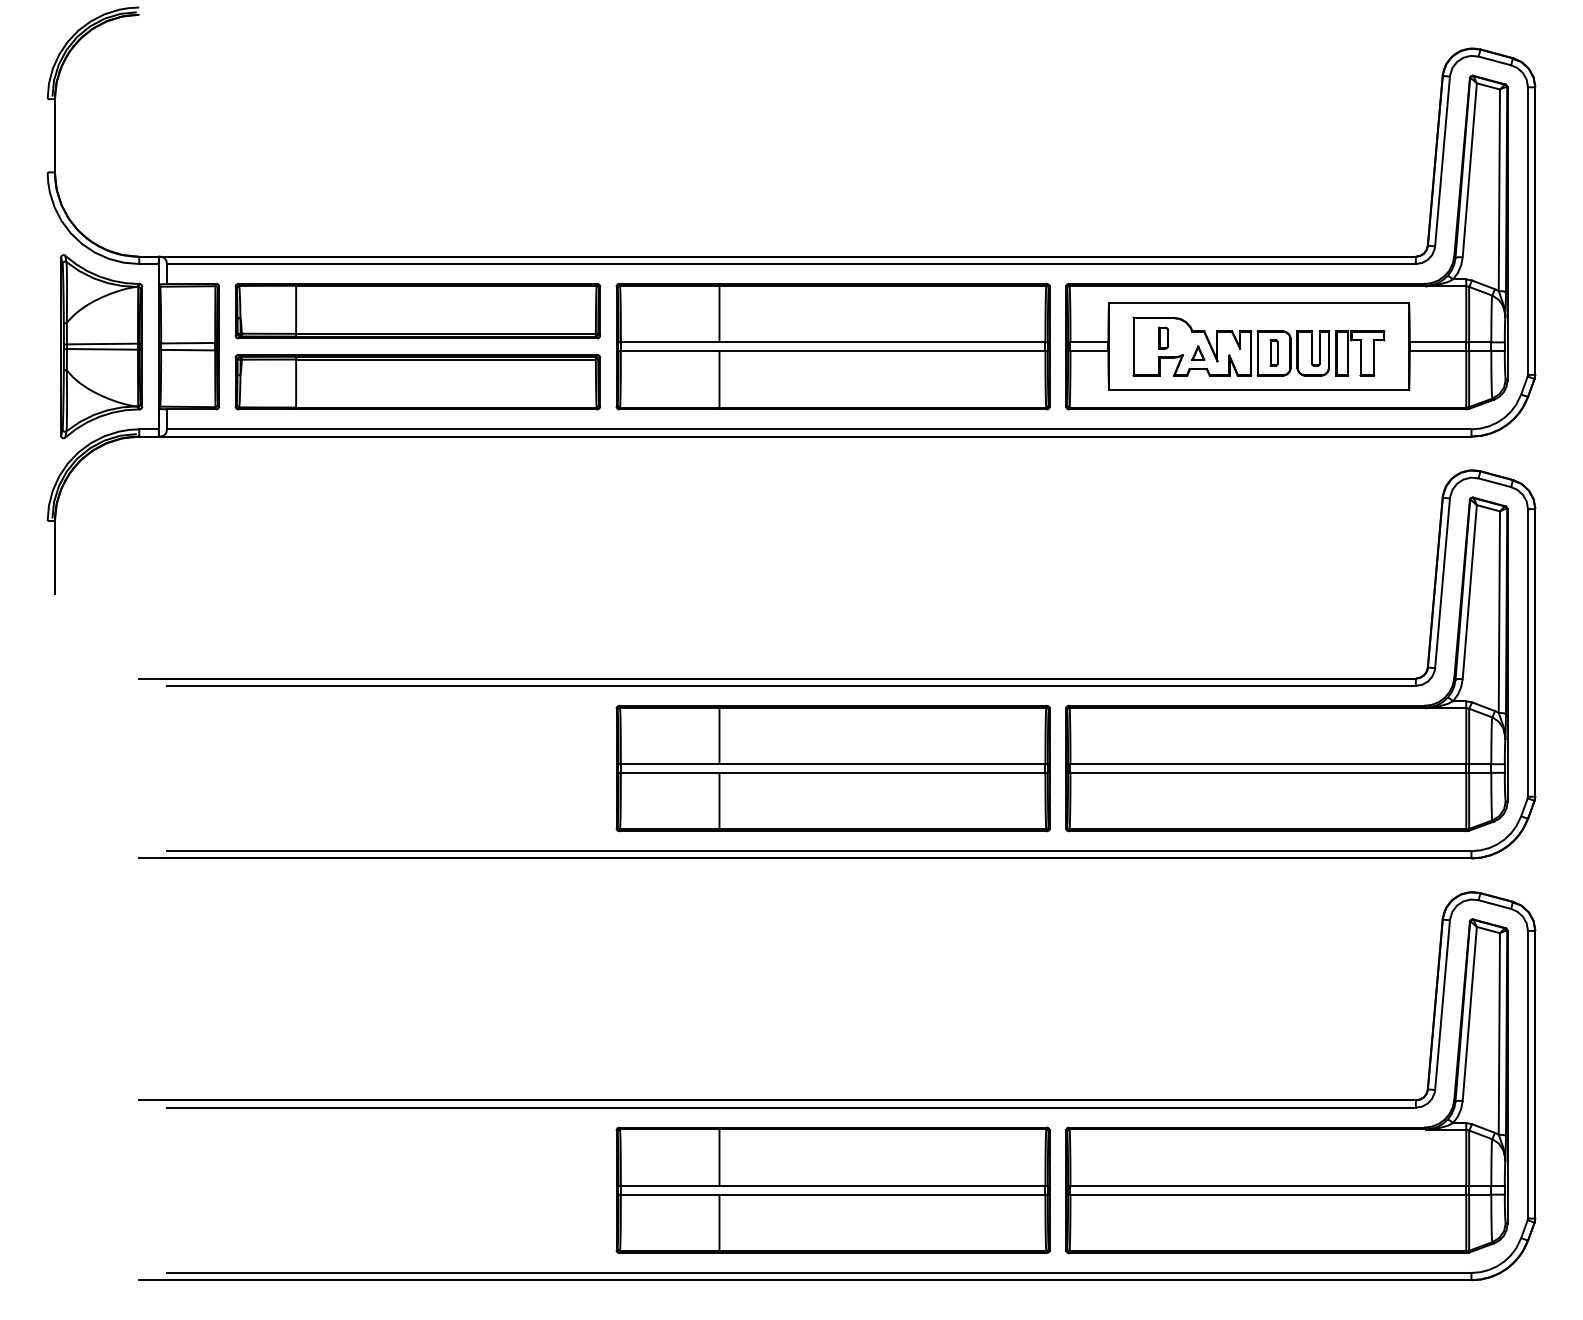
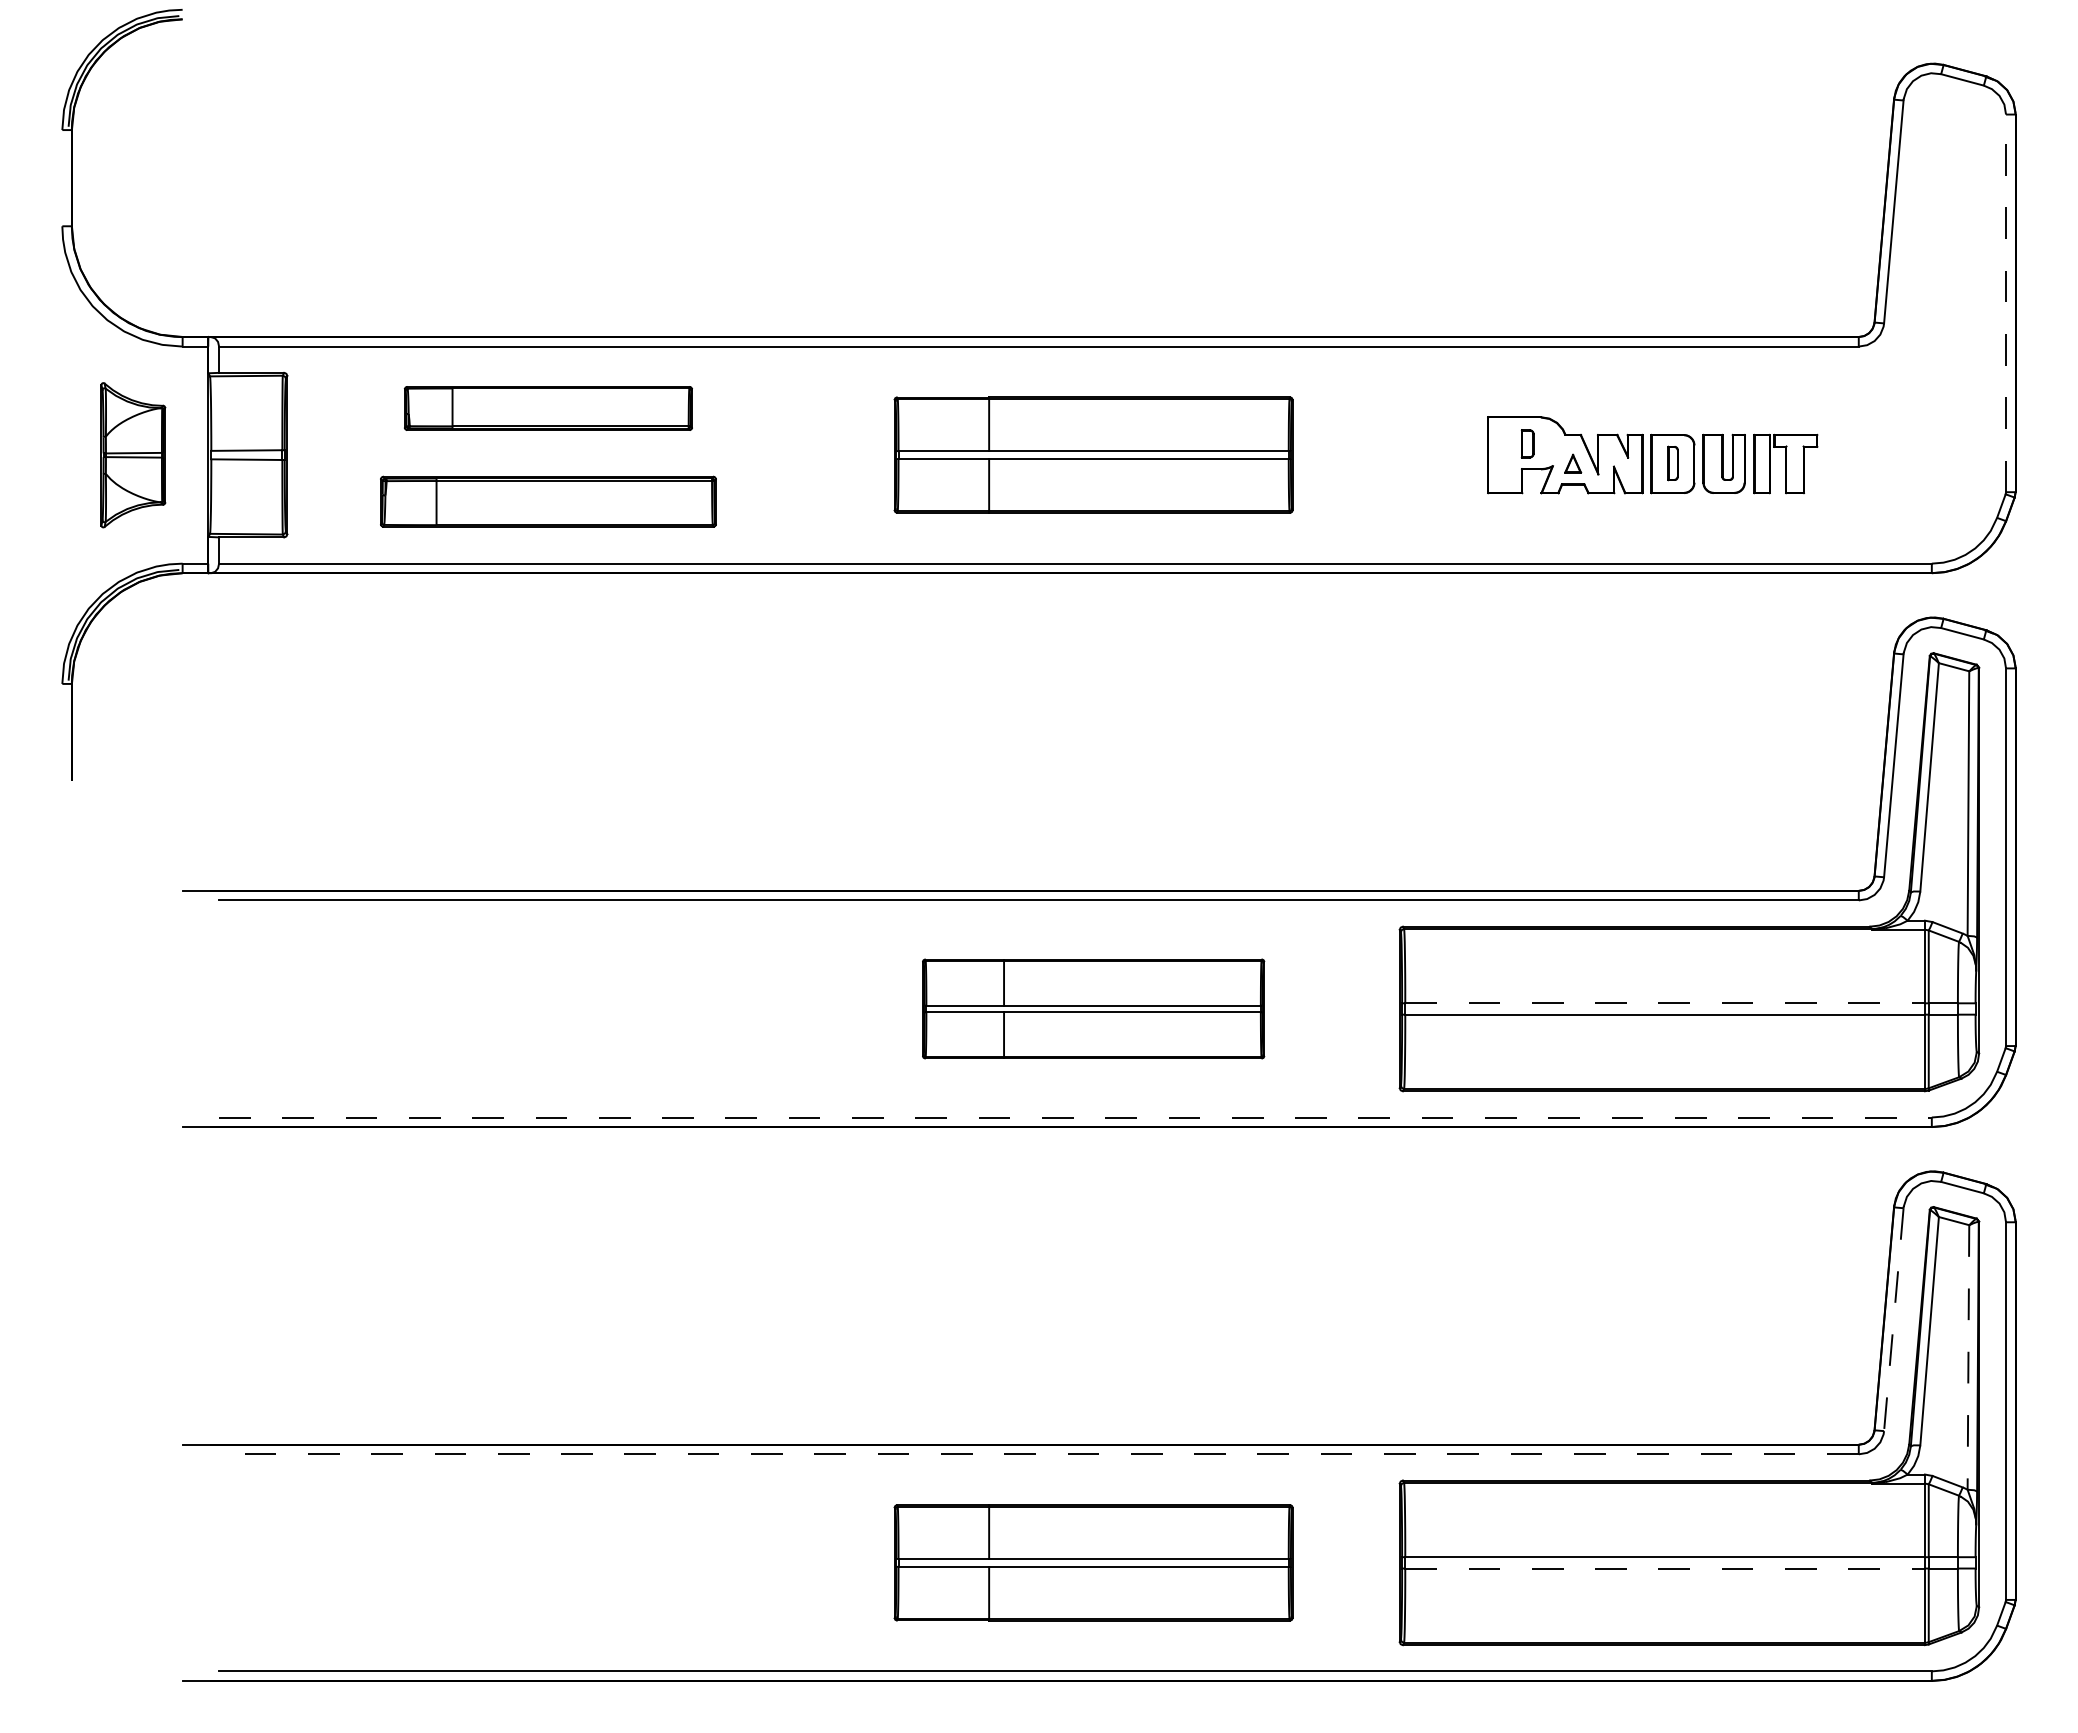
line: (1528, 231) -> (2006, 303), solid -> dashed
part: (1286, 283) -> (1689, 372), removed
part: (417, 311) -> (548, 408), size x0.6
part: (101, 346) -> (133, 455), size x0.6
part: (833, 346) -> (1093, 454), size x0.7
part: (417, 382) -> (548, 501), size x0.7
line: (1268, 764) -> (1665, 1003), solid -> dashed
part: (833, 768) -> (1093, 1008), size x0.6
line: (819, 851) -> (1075, 1117), solid -> dashed
line: (1442, 1005) -> (1893, 1319), solid -> dashed
line: (1499, 1033) -> (1968, 1357), solid -> dashed
line: (791, 1107) -> (1038, 1454), solid -> dashed
part: (833, 1190) -> (1093, 1562), size x0.7
line: (1268, 1194) -> (1665, 1568), solid -> dashed

